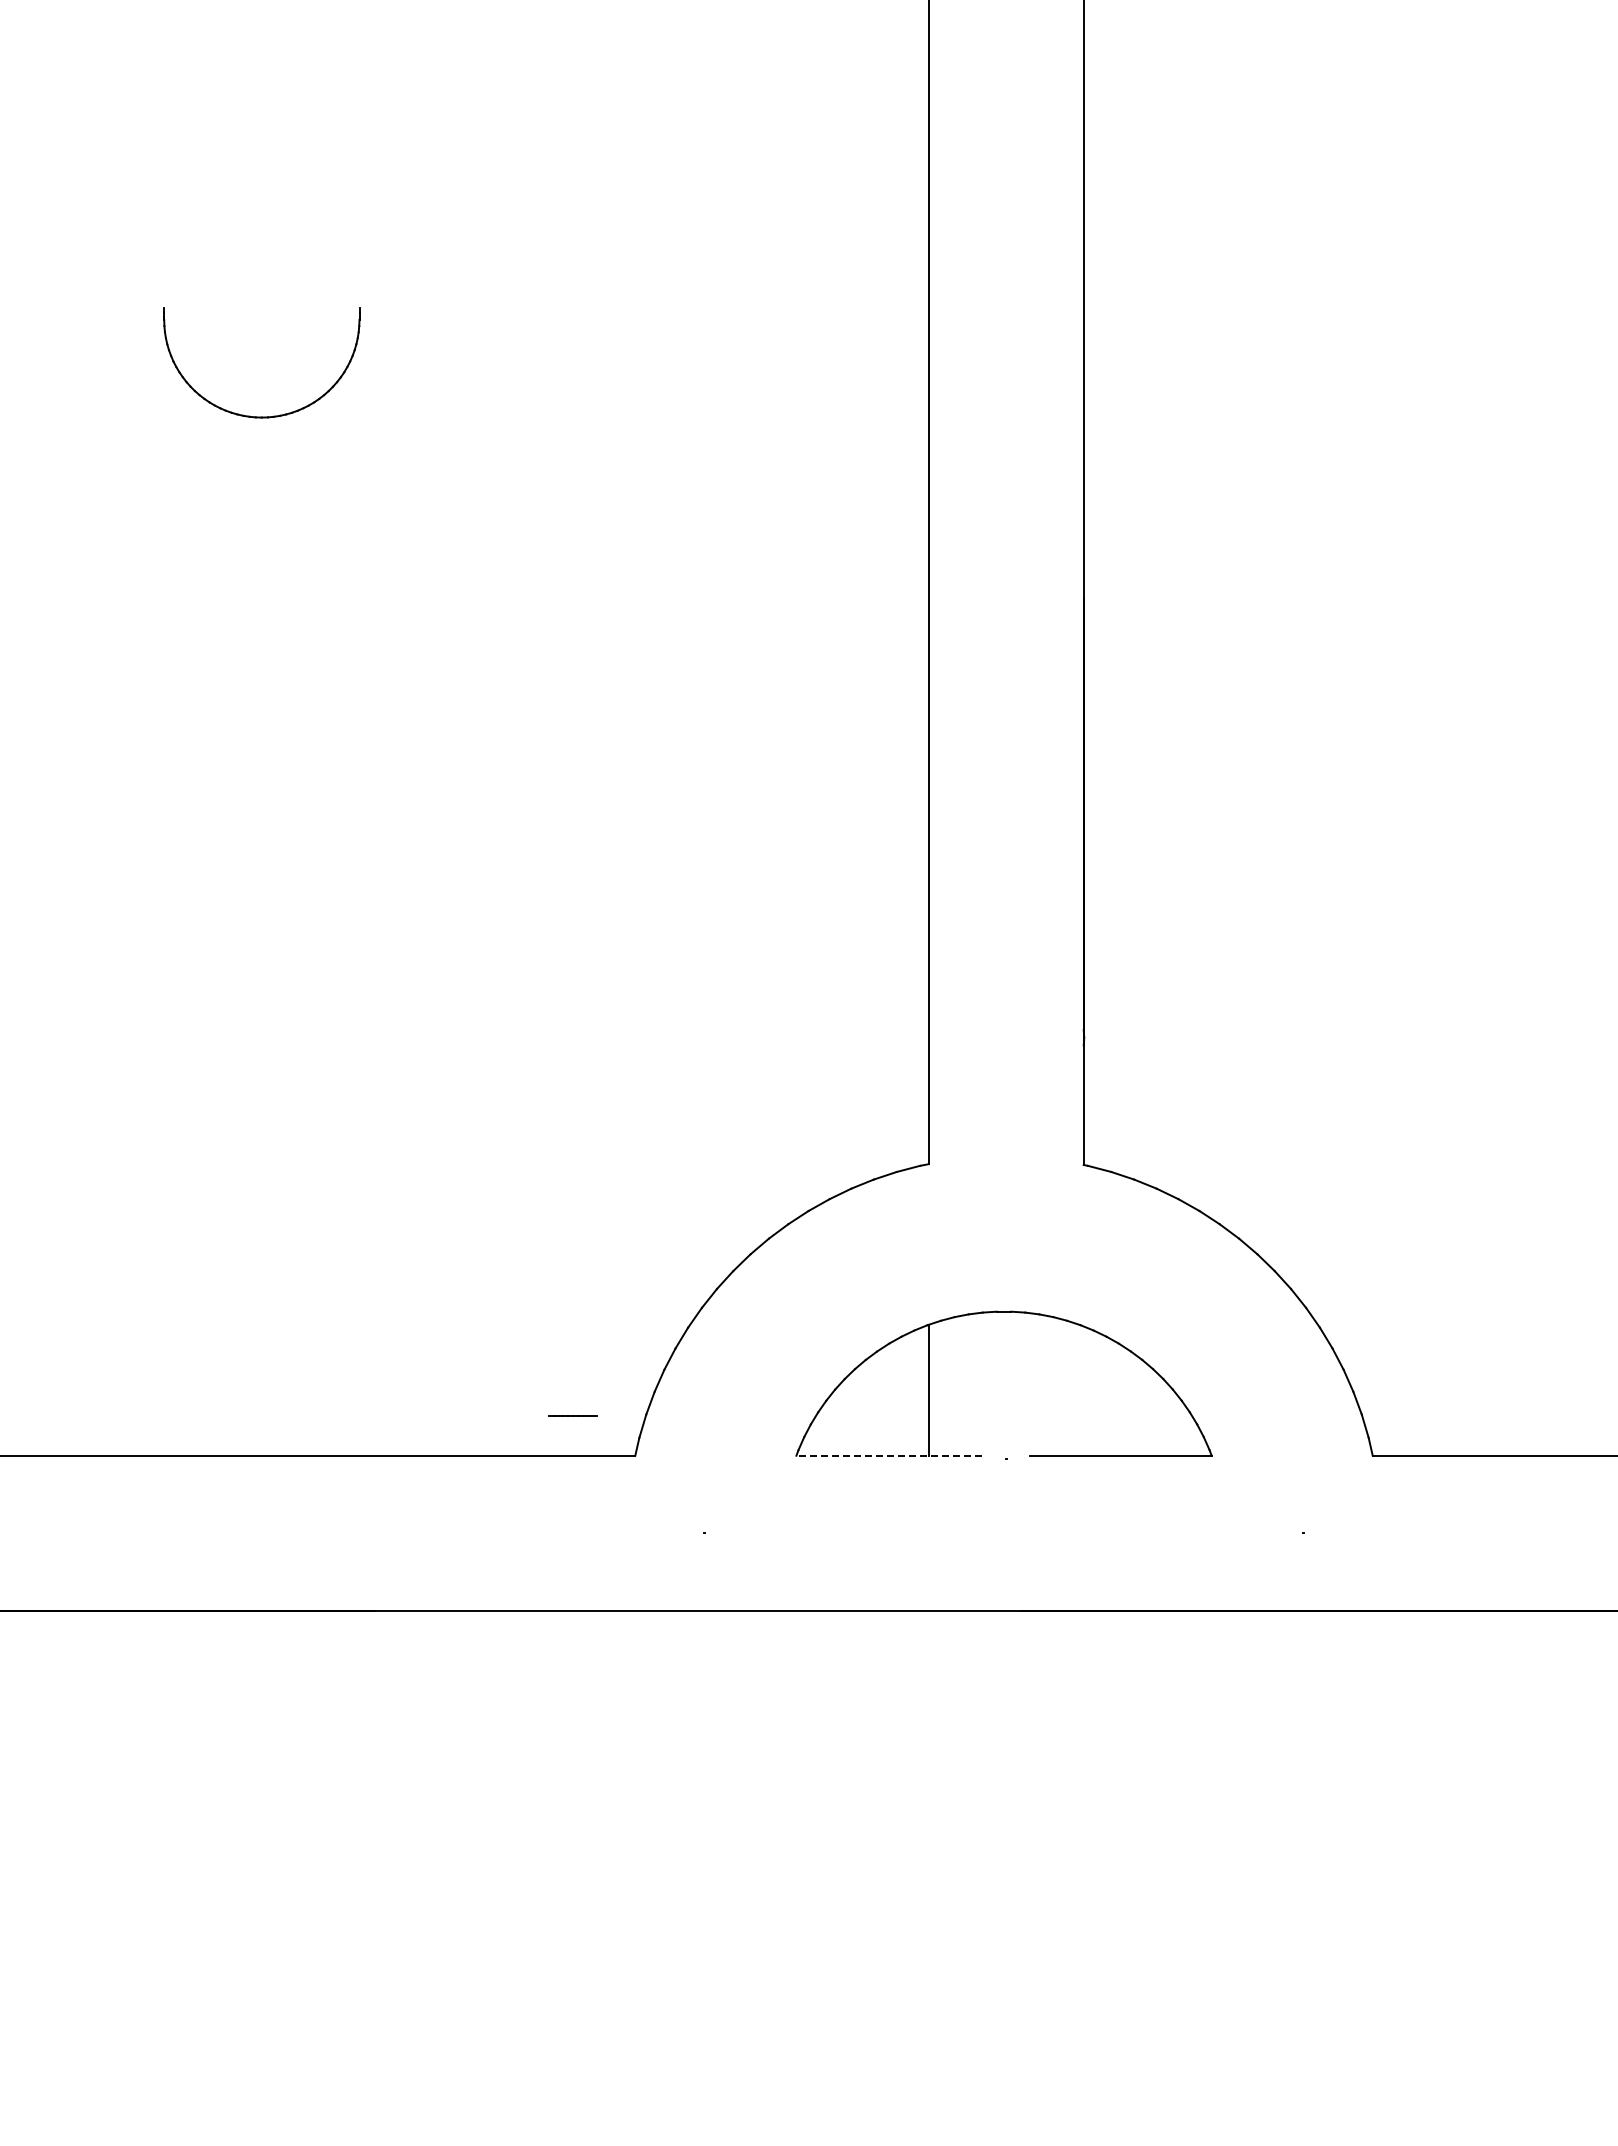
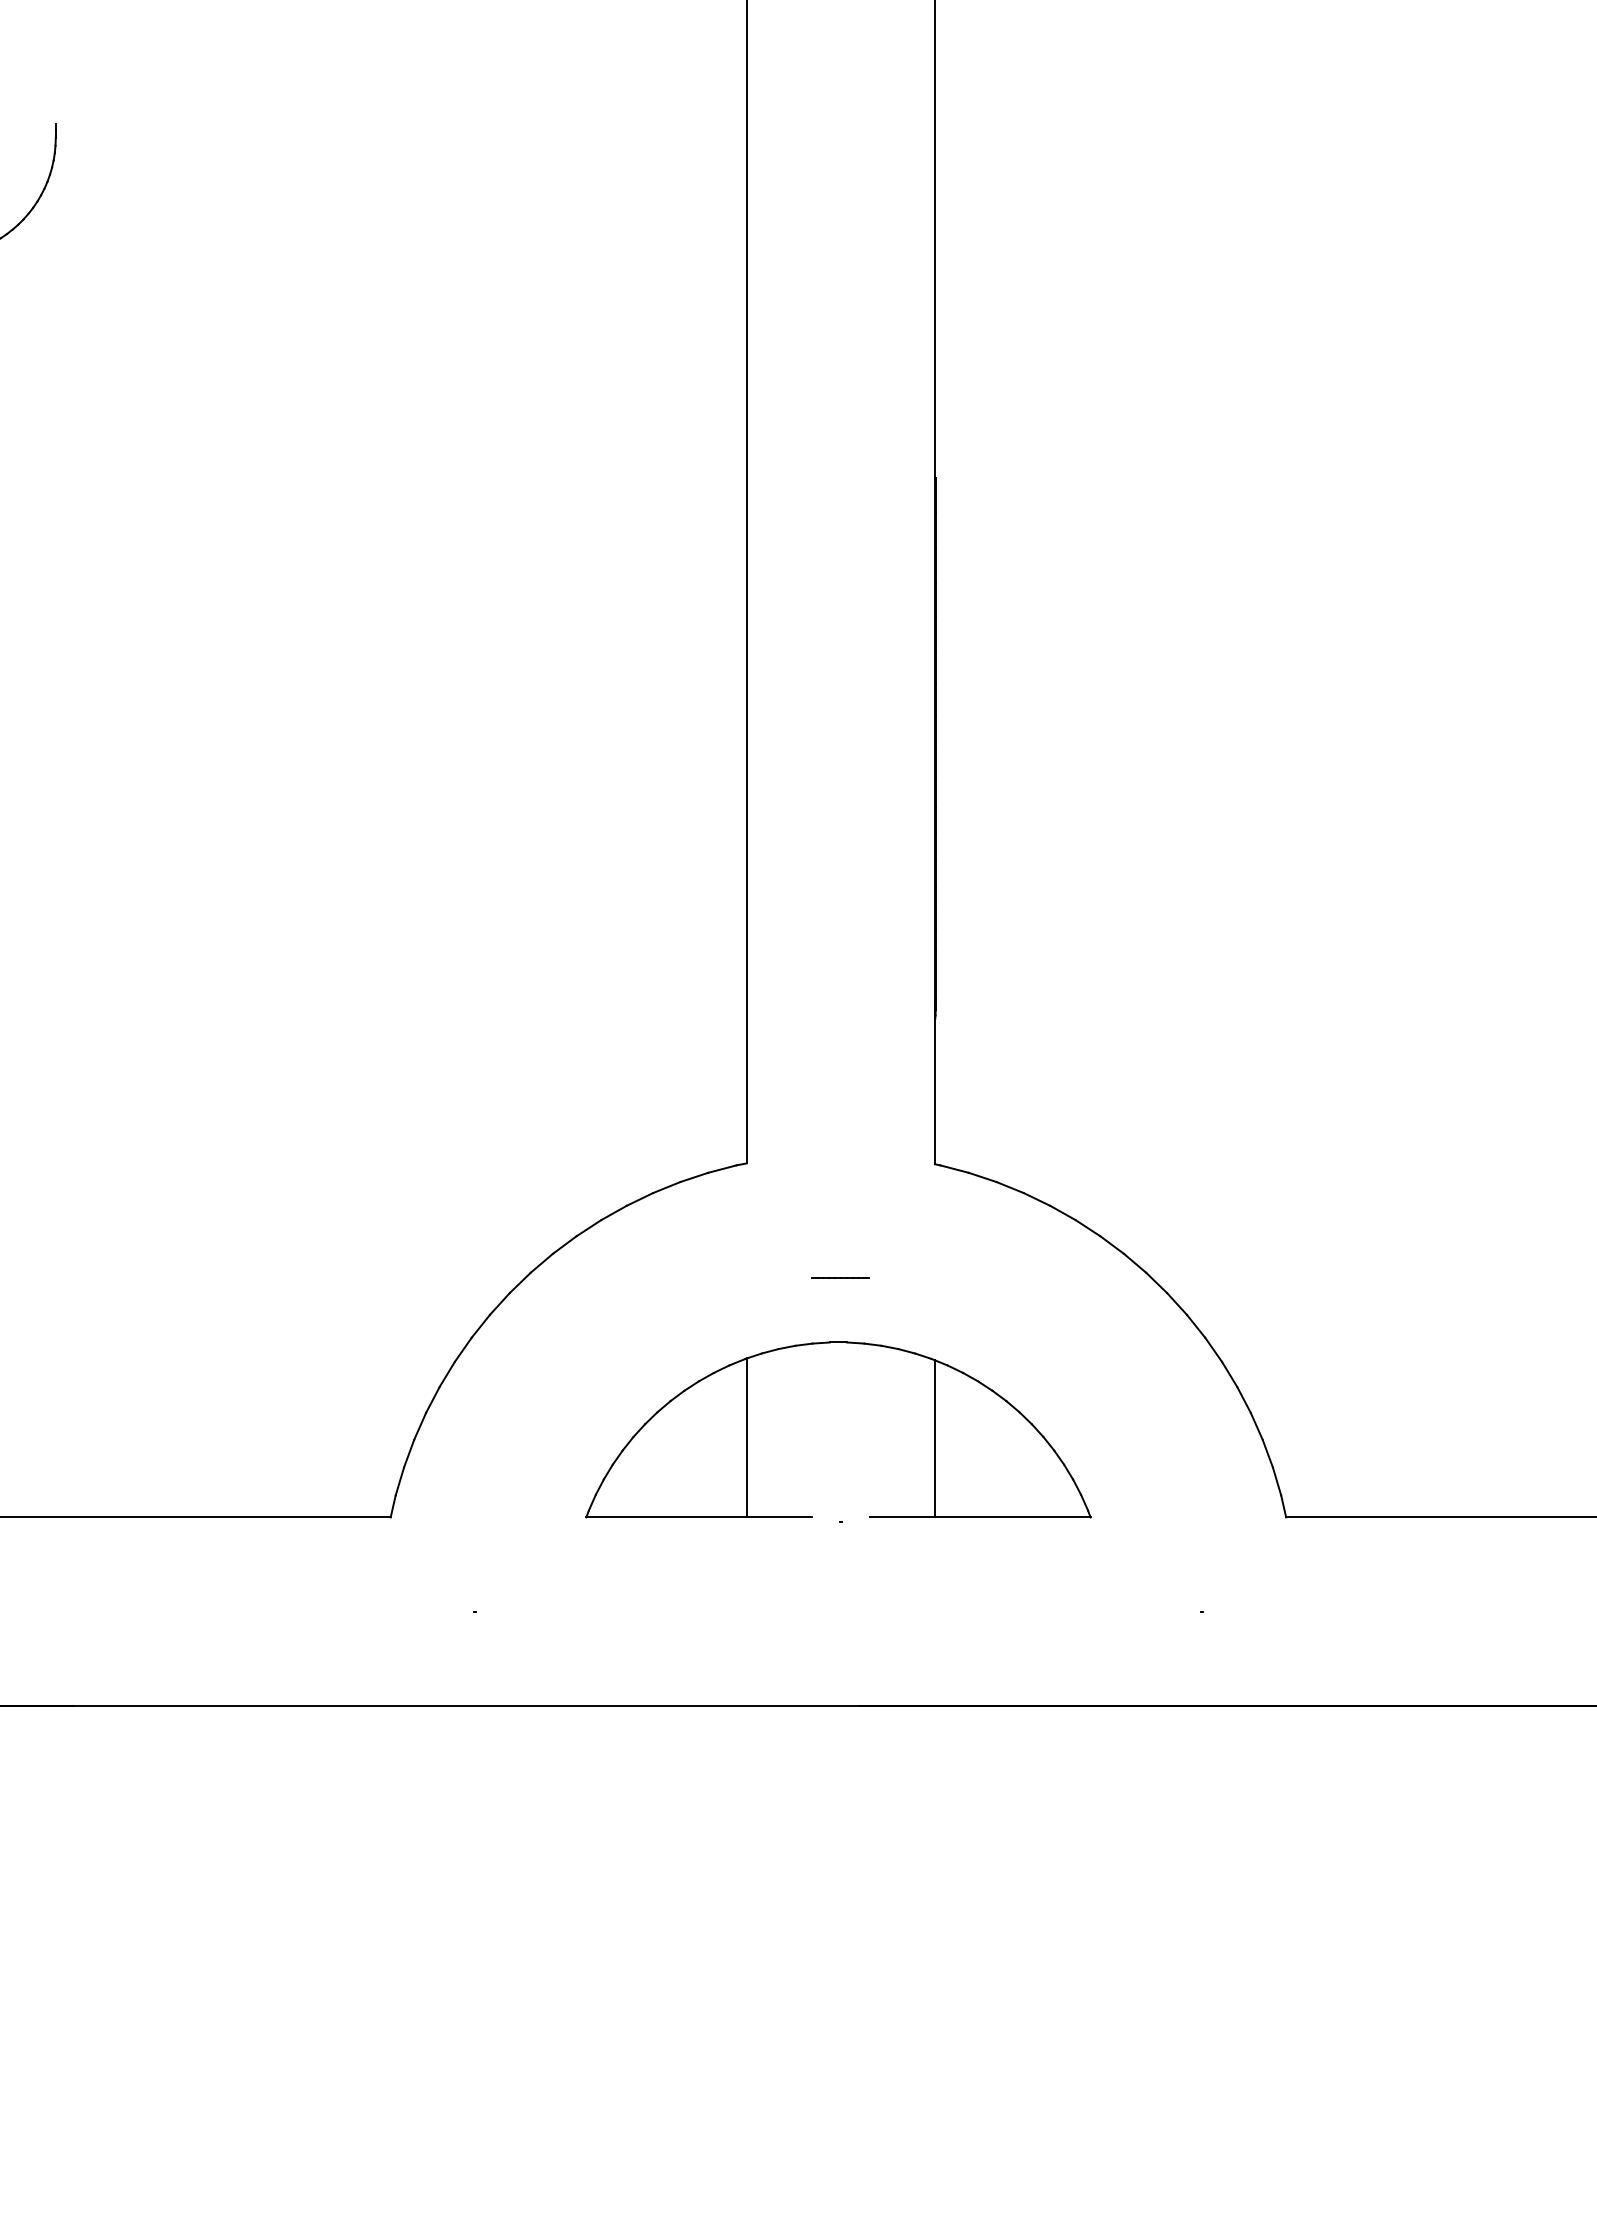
line: (1083, 1390) -> (934, 1438), added
line: (572, 1415) -> (840, 1277), moved
line: (889, 1455) -> (699, 1517), dashed -> solid

